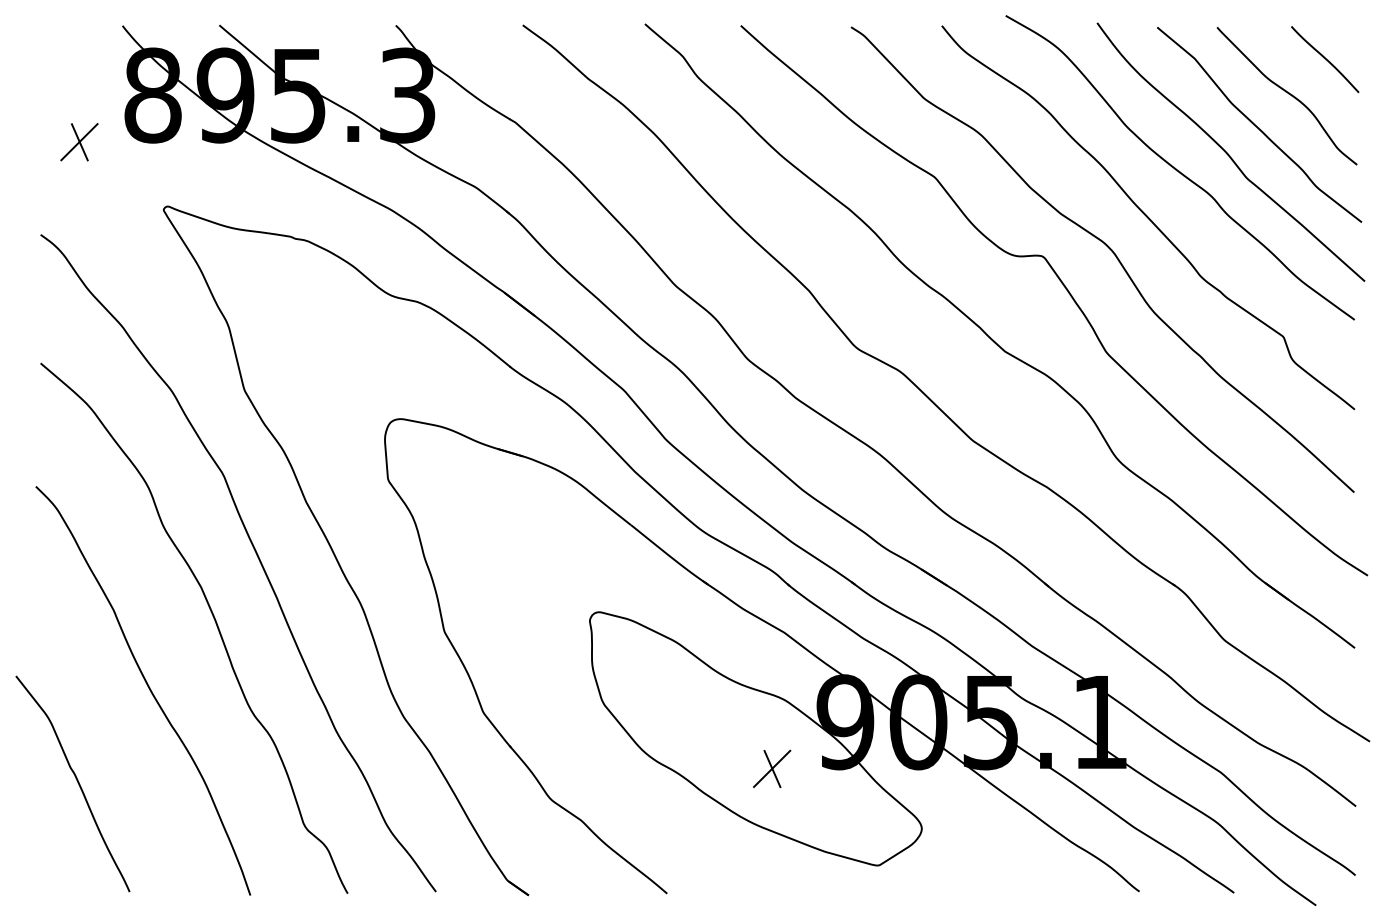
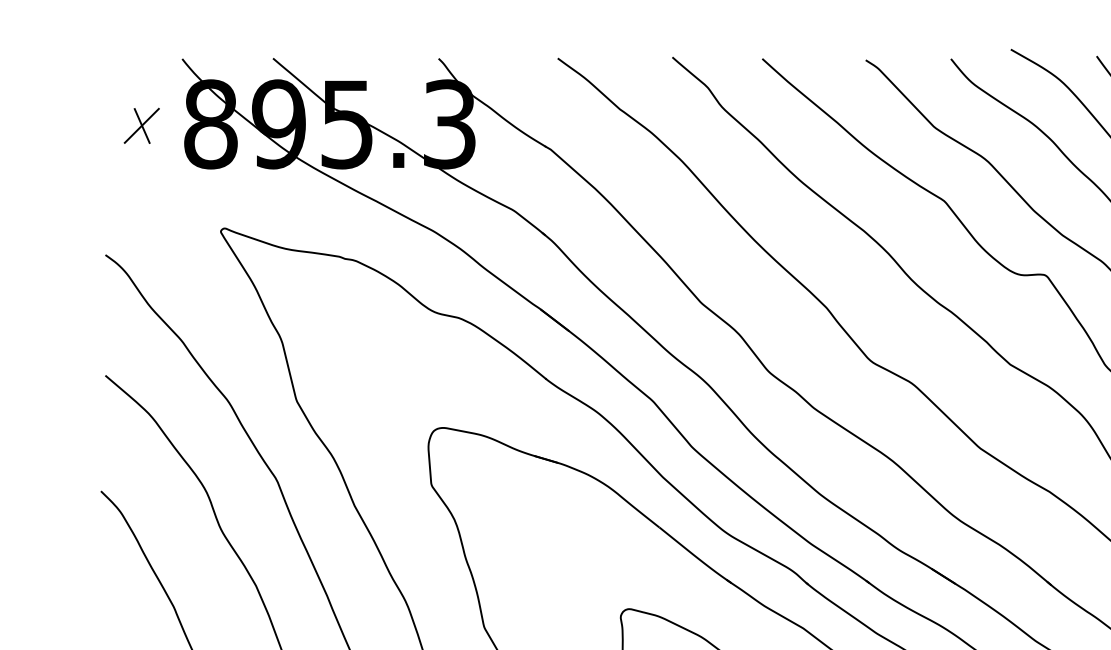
part: (79, 142) -> (141, 126), moved

